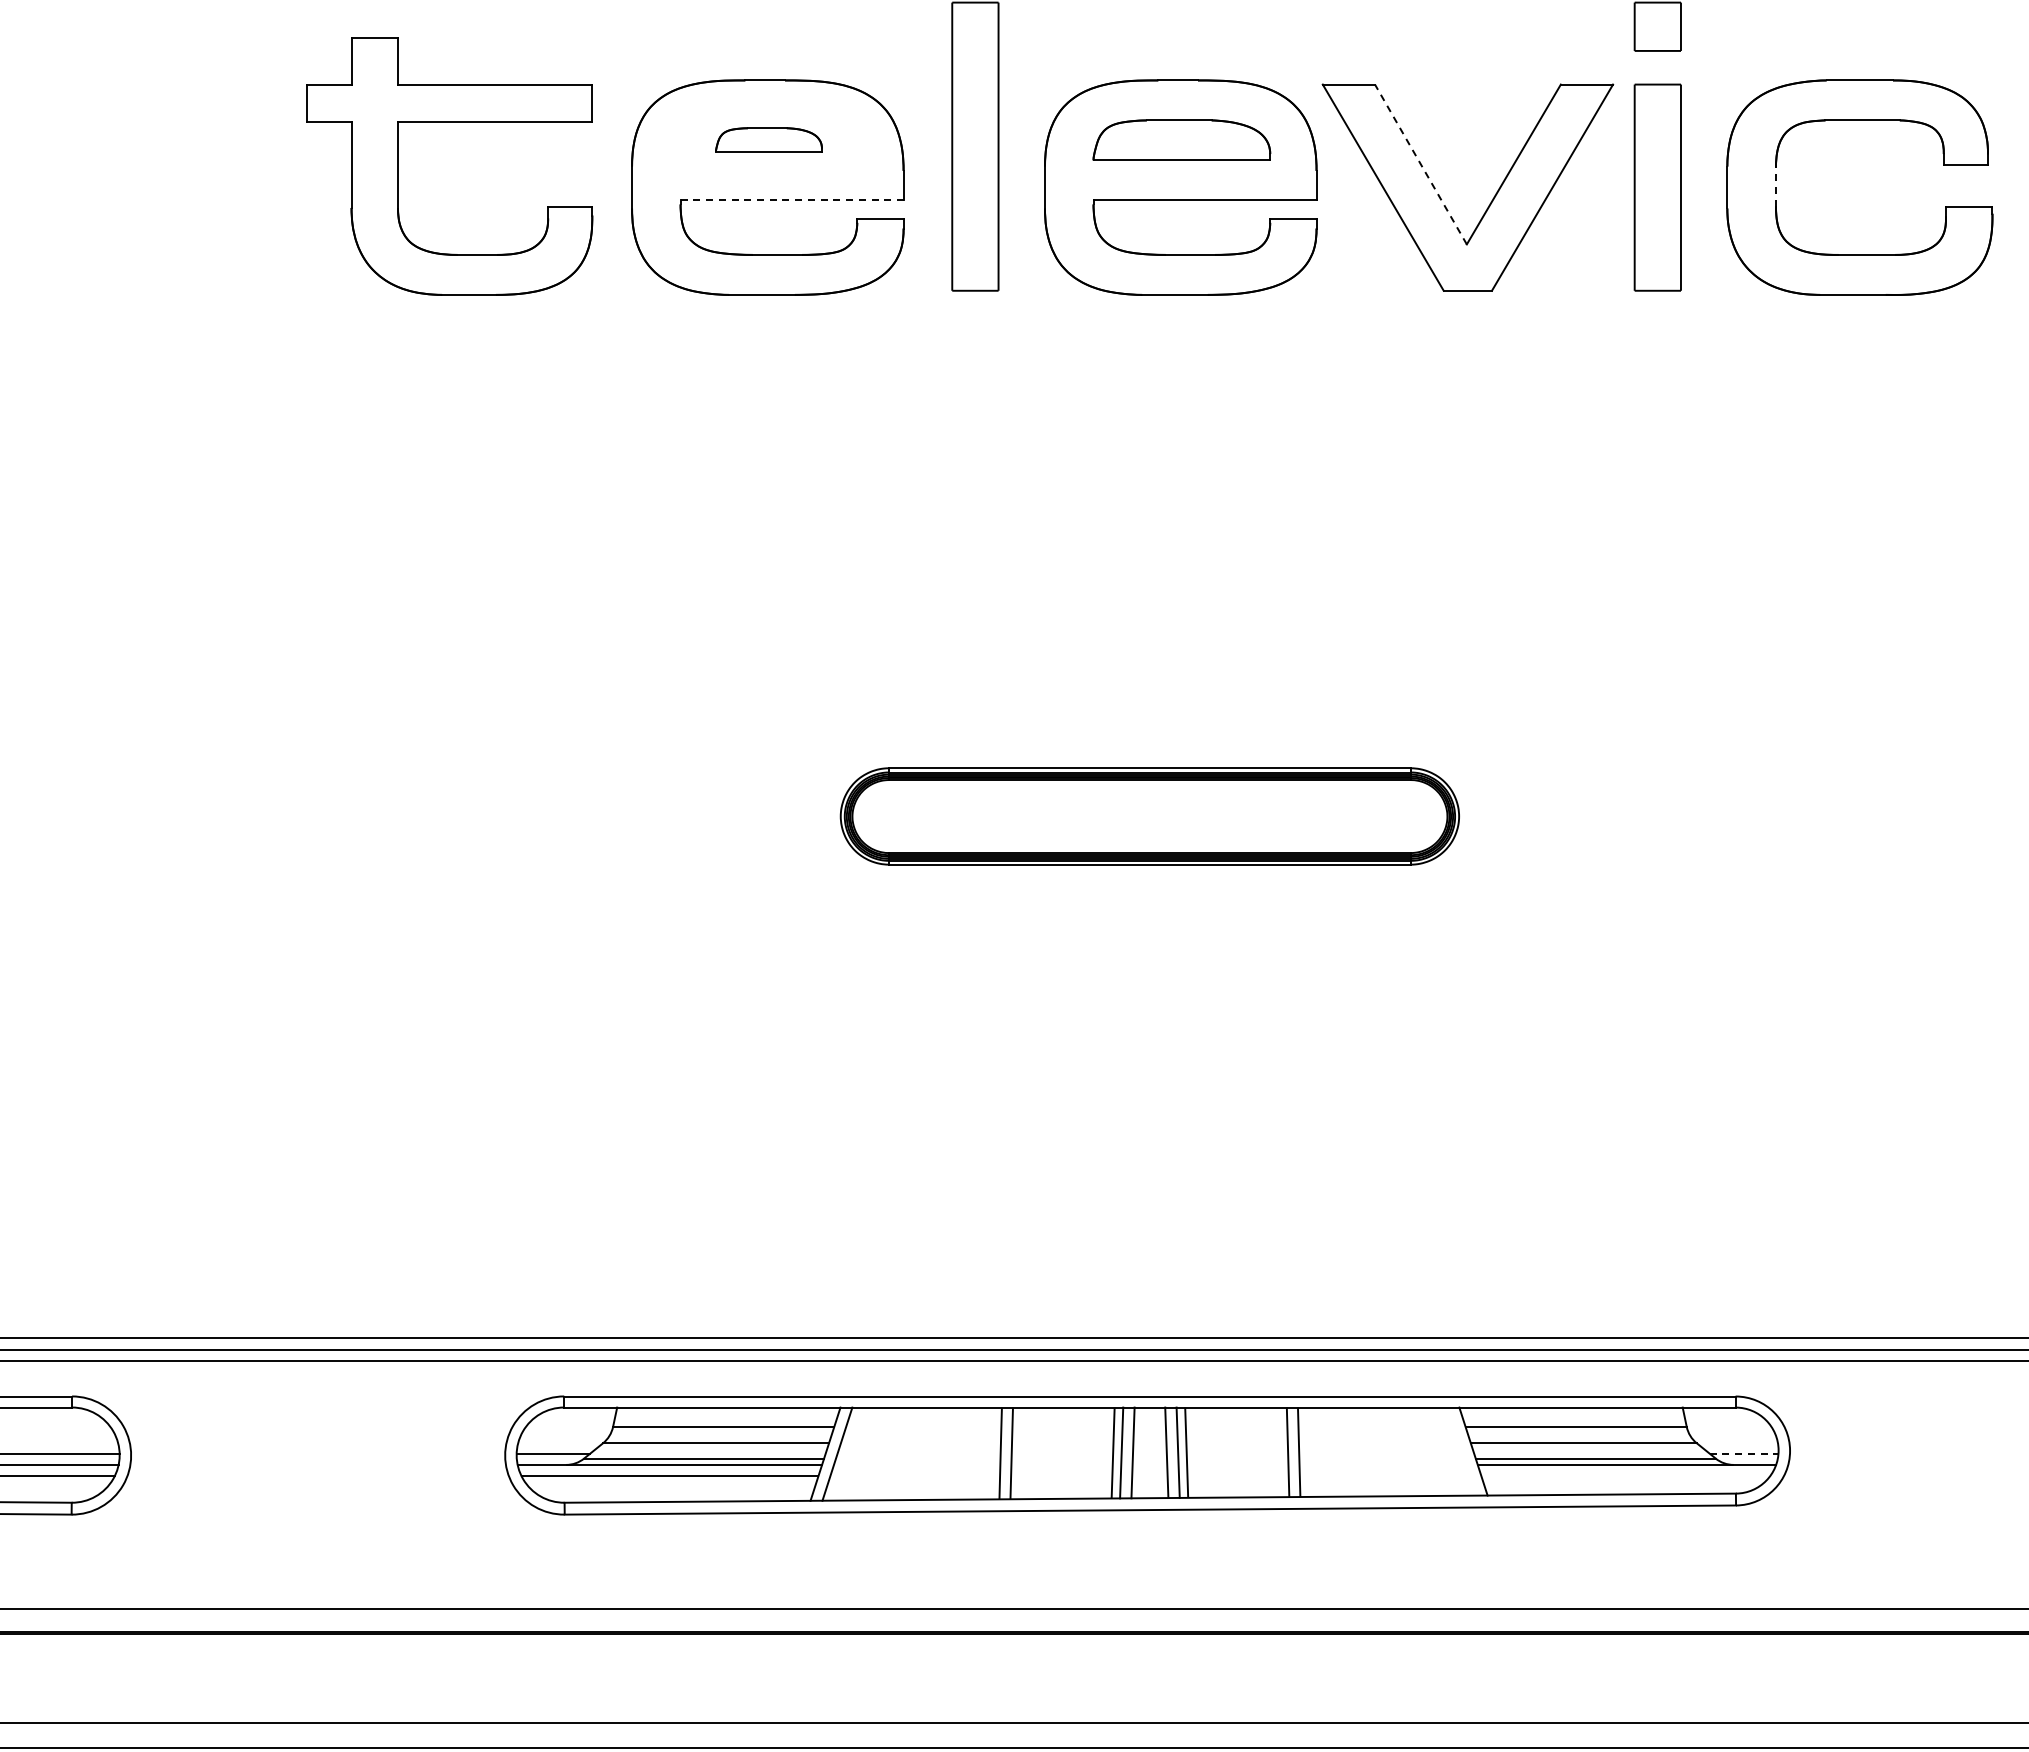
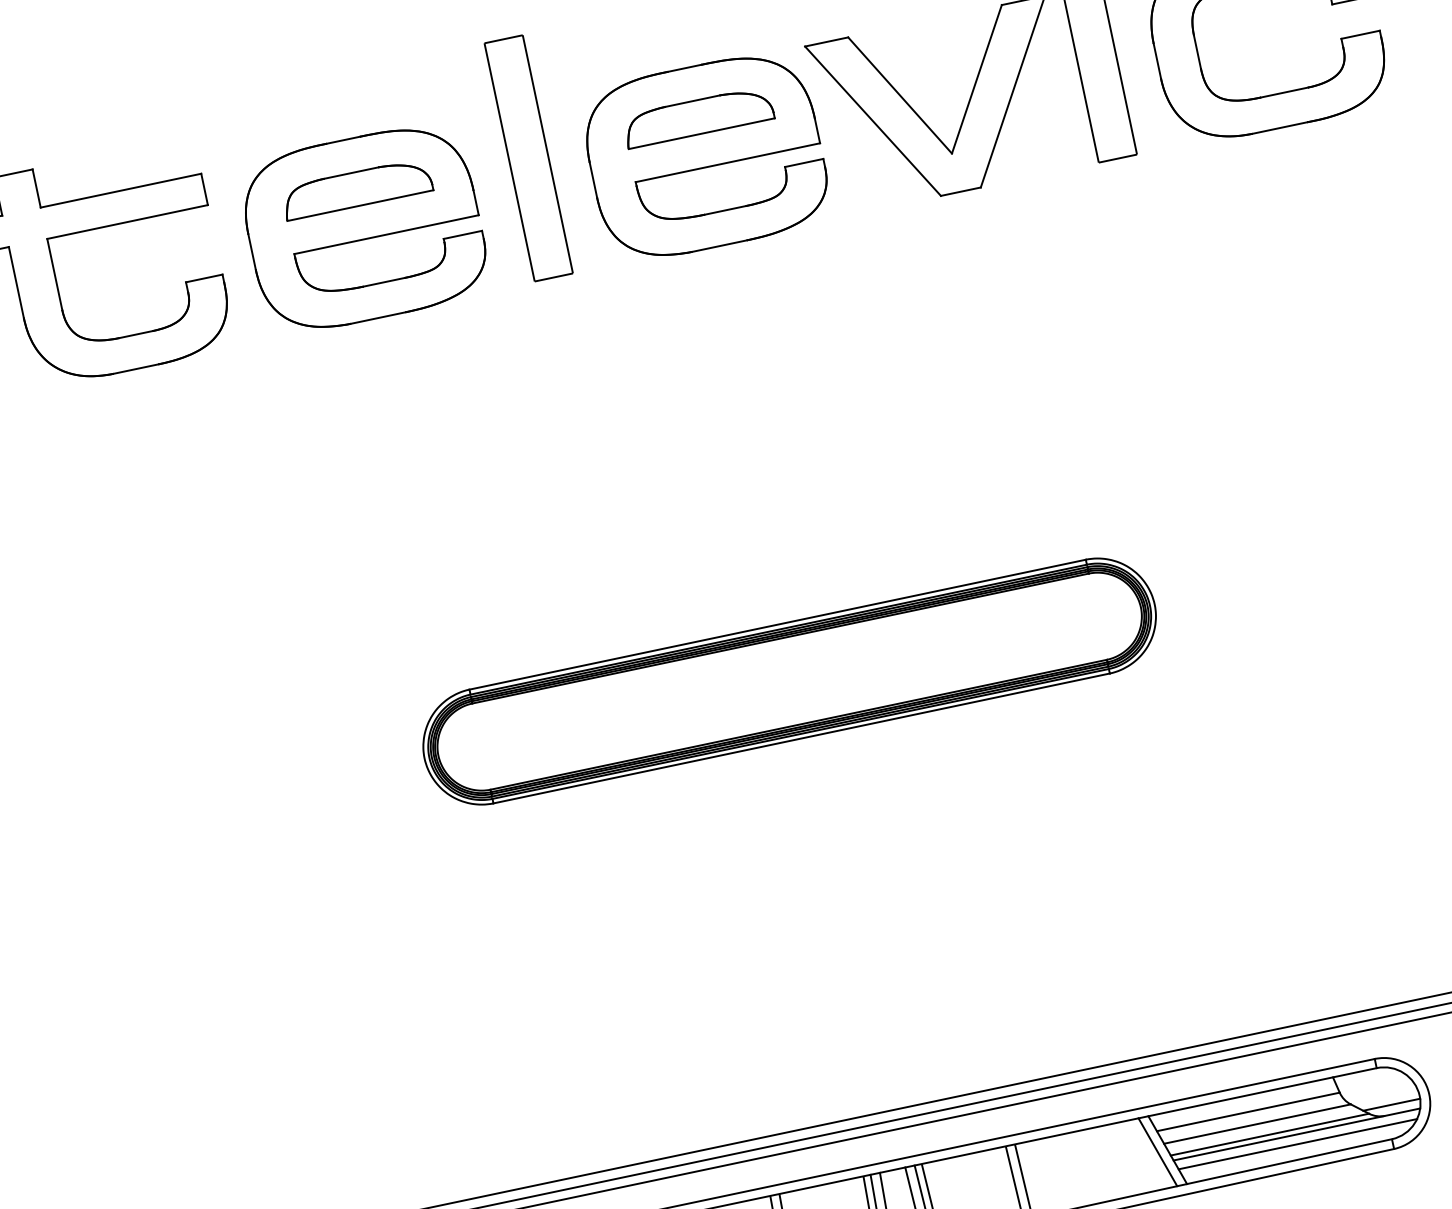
part: (768, 139) -> (356, 188), size x1.67
line: (1420, 164) -> (899, 95), dashed -> solid
line: (1775, 186) -> (1197, 51), dashed -> solid
line: (792, 200) -> (386, 234), dashed -> solid
part: (1149, 816) -> (789, 681), size x1.43
line: (1461, 1451) -> (1157, 1152), added
line: (1744, 1453) -> (1392, 1104), dashed -> solid
line: (1625, 1476) -> (1297, 1144), added

